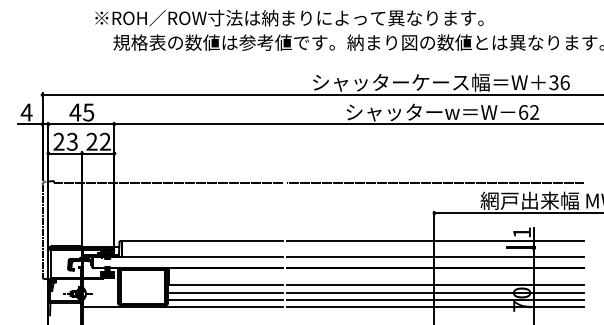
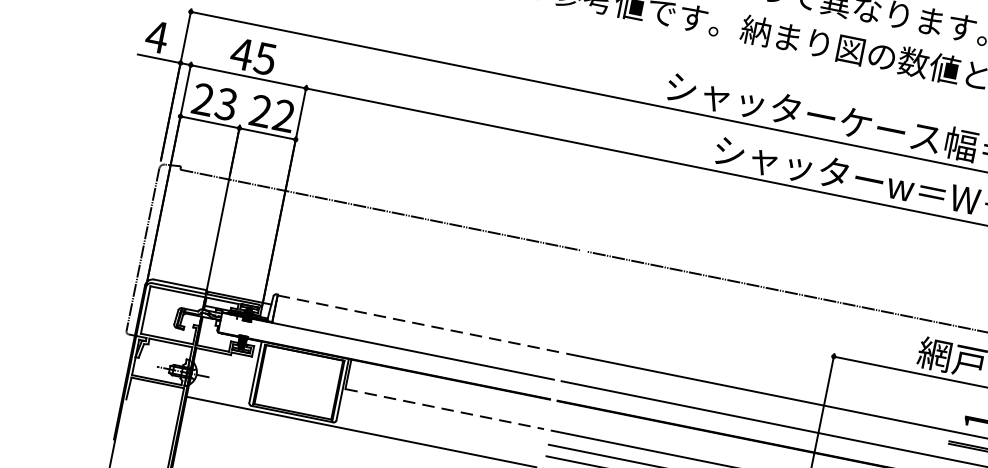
line: (202, 241) -> (418, 324), solid -> dashed
line: (226, 285) -> (445, 409), solid -> dashed
line: (225, 293) -> (440, 423), removed
line: (225, 299) -> (438, 433), removed

